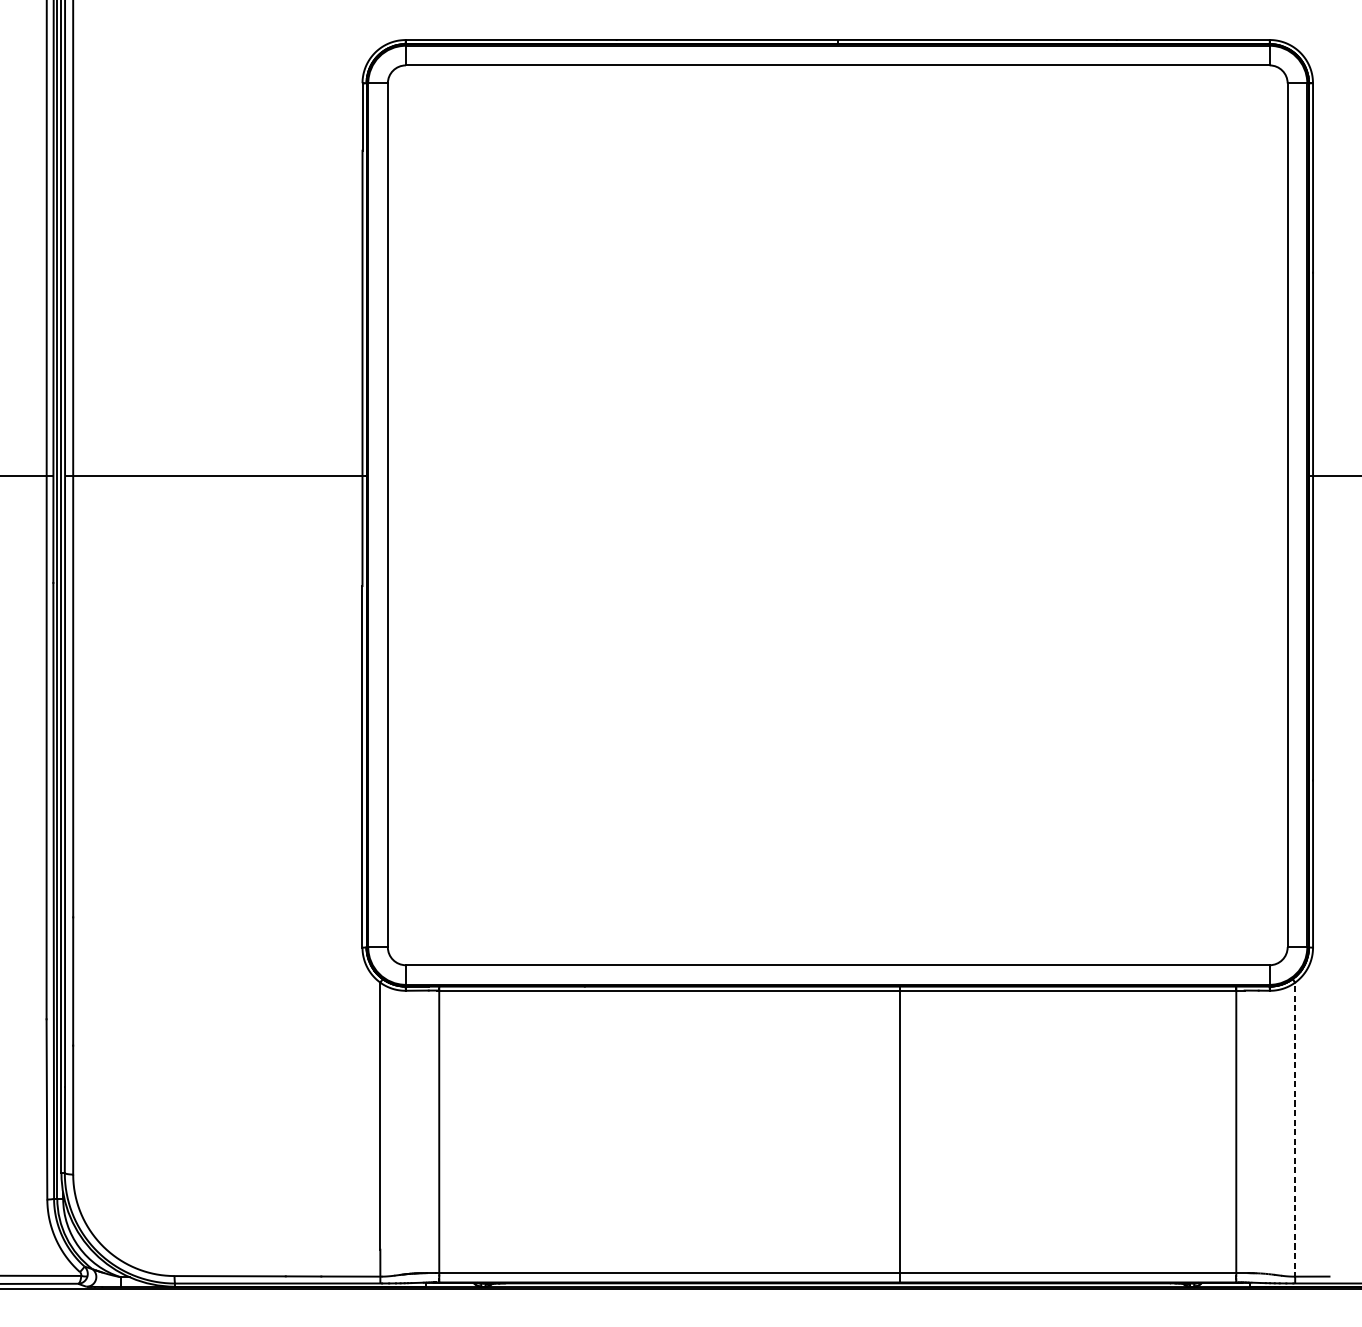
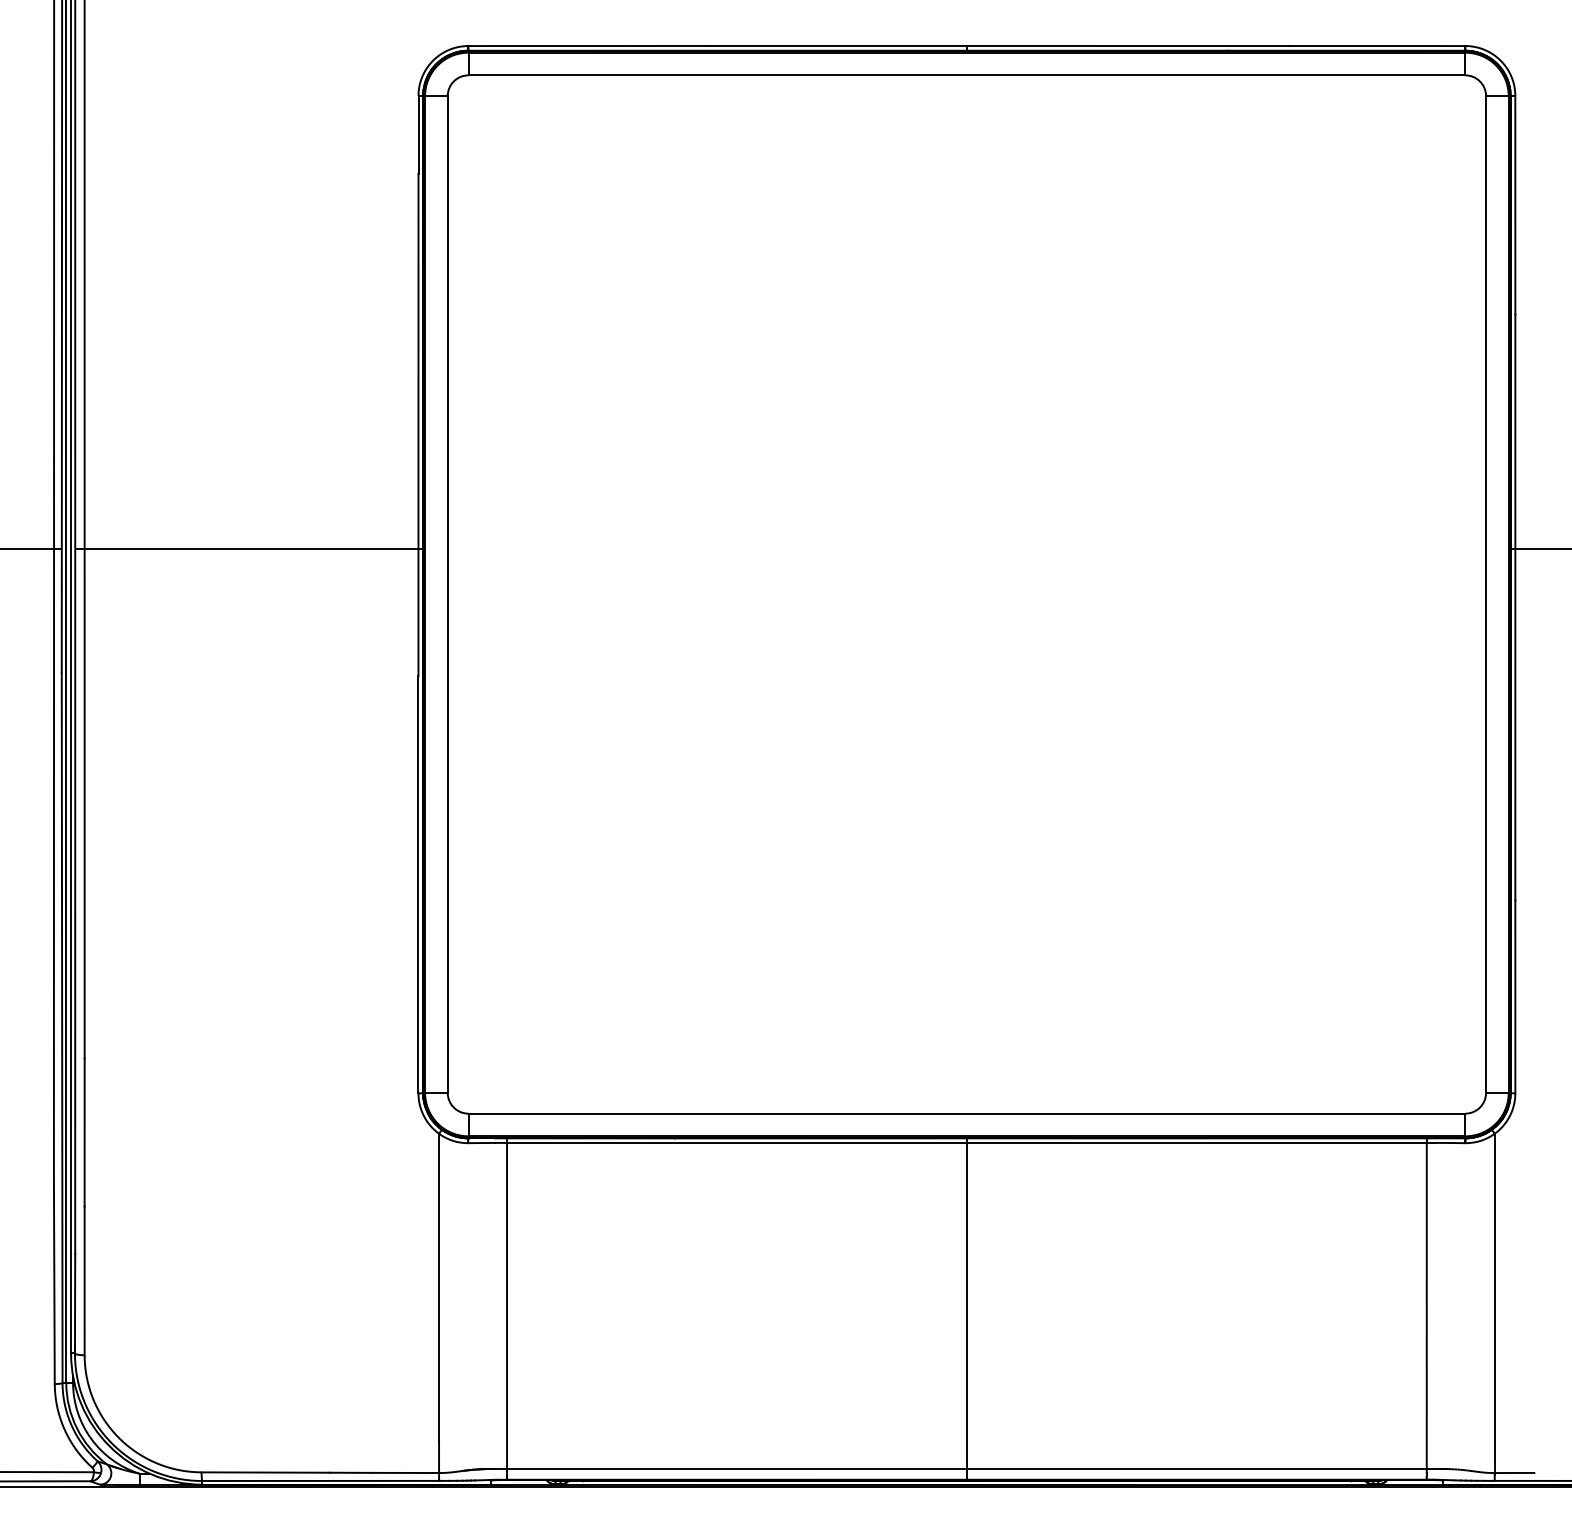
line: (1294, 1129) -> (1494, 1303), dashed -> solid
line: (899, 1134) -> (966, 1308), moved

